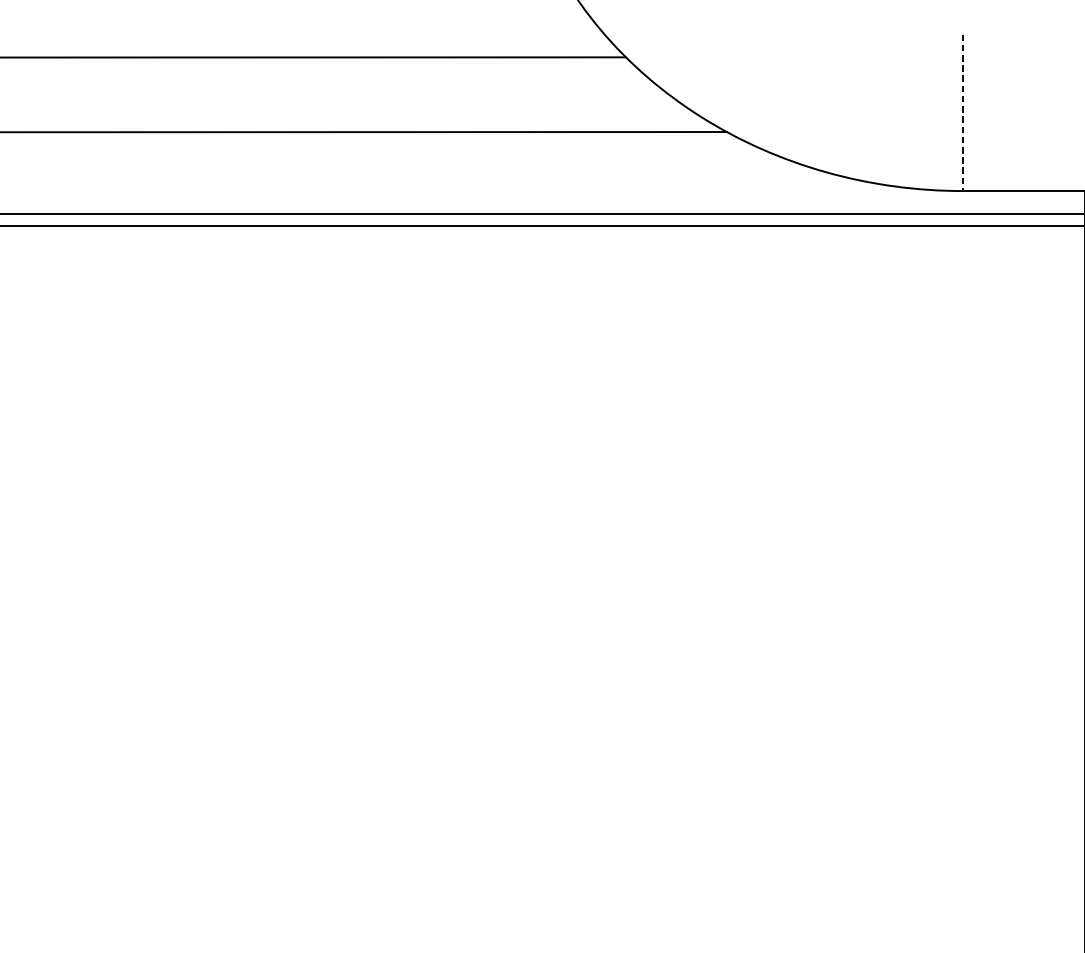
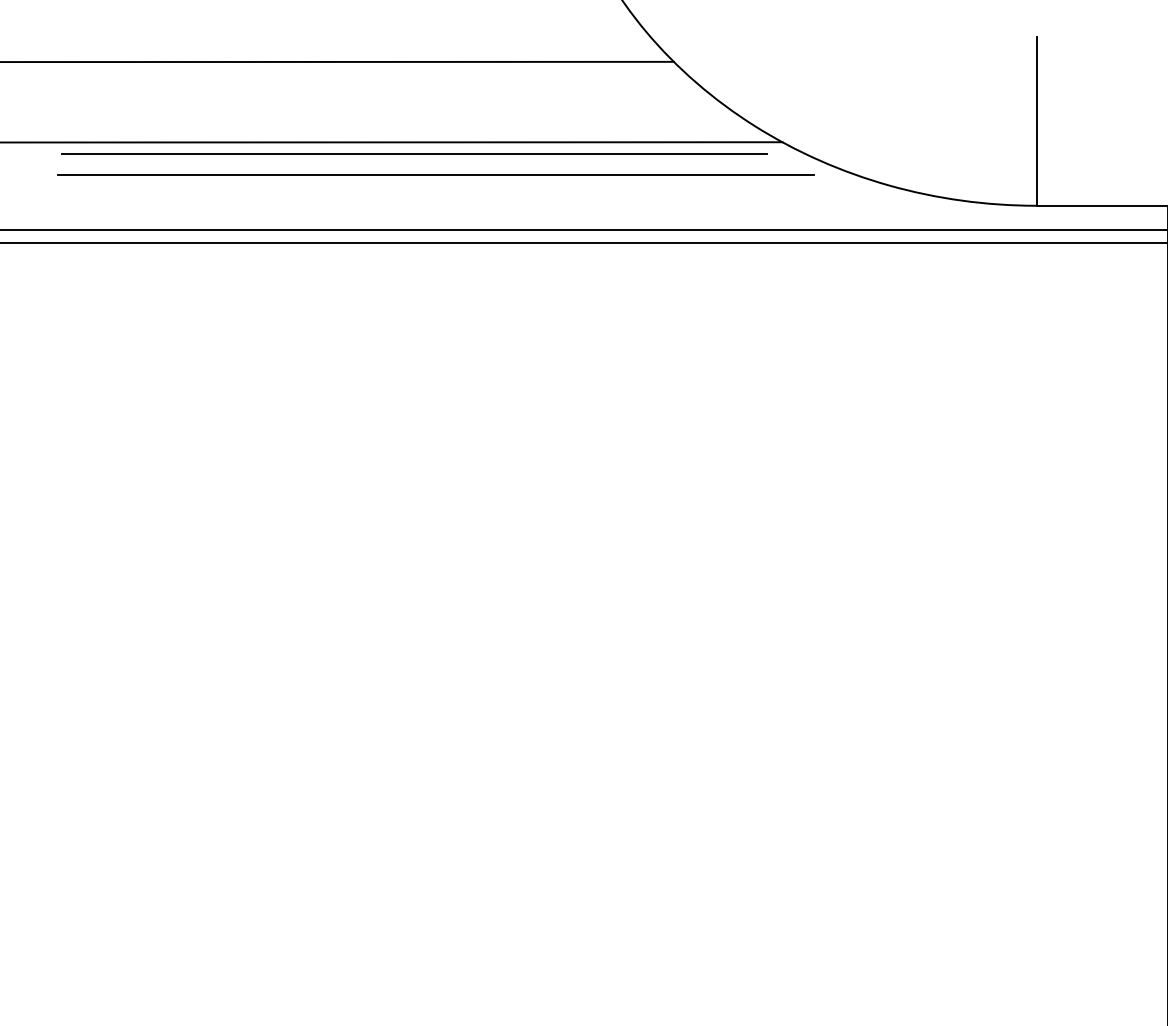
line: (962, 112) -> (1036, 121), dashed -> solid
line: (385, 143) -> (414, 154), added
line: (404, 161) -> (435, 174), added

